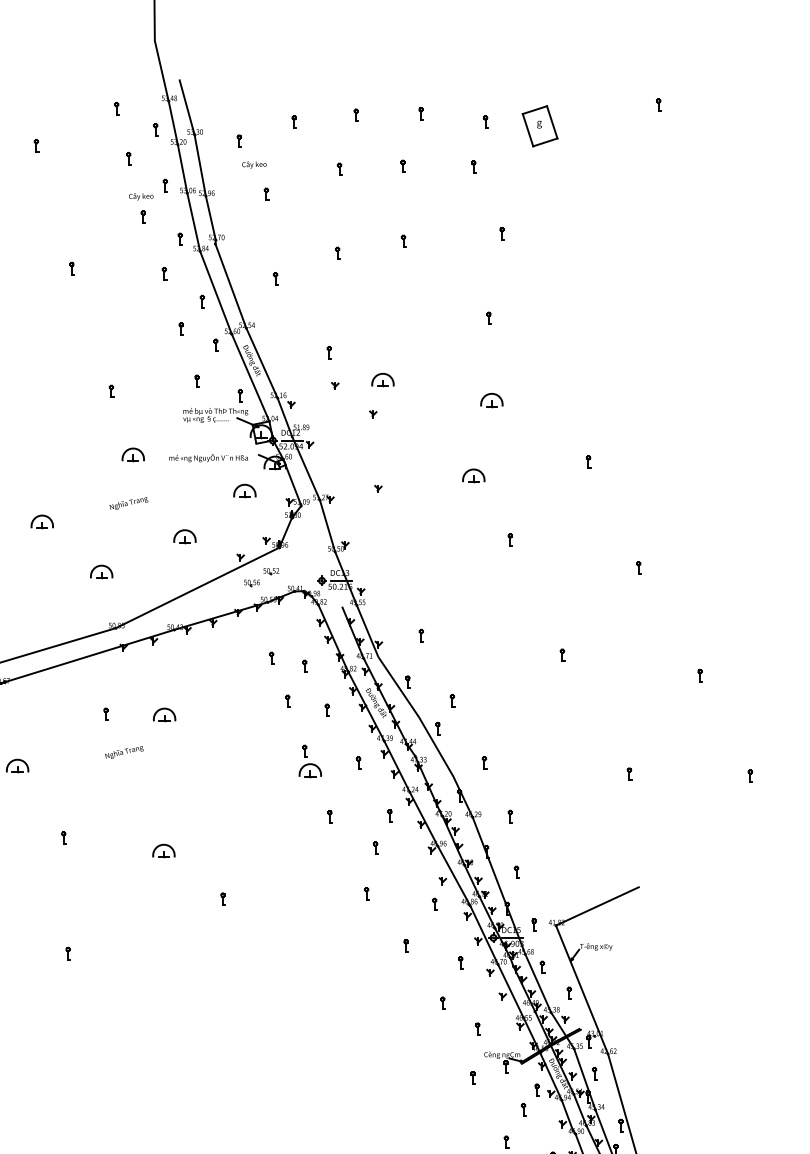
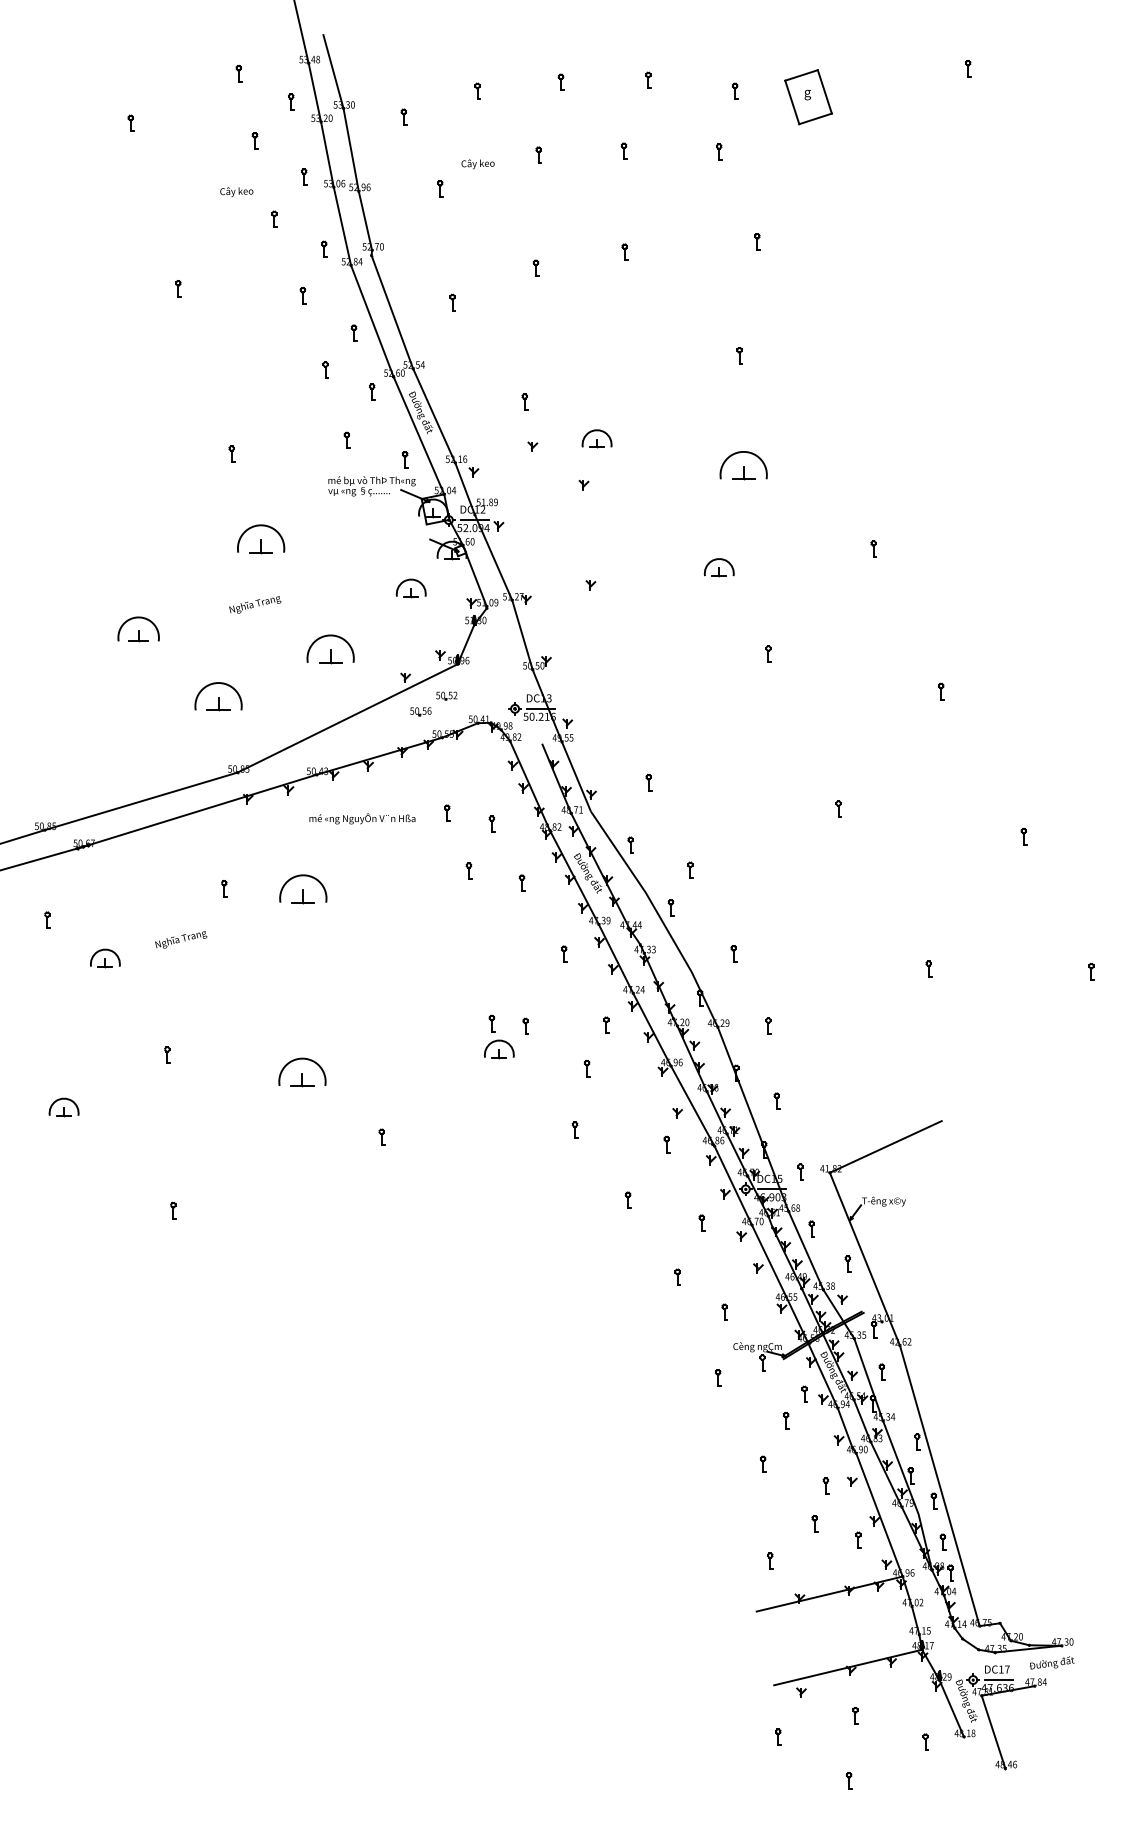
text: (253, 165) -> (477, 164), moved
text: (141, 196) -> (236, 191), moved
part: (491, 399) -> (743, 465), size x1.6
part: (132, 454) -> (260, 539), size x1.6
text: (208, 457) -> (362, 818), moved
part: (42, 521) -> (138, 629), size x1.4
part: (184, 536) -> (330, 649), size x1.6
part: (101, 572) -> (218, 697), size x1.6
part: (164, 715) -> (302, 889), size x1.6
text: (124, 752) -> (181, 939), moved
part: (310, 761) -> (499, 1036), moved
part: (163, 851) -> (301, 1072), size x1.6

